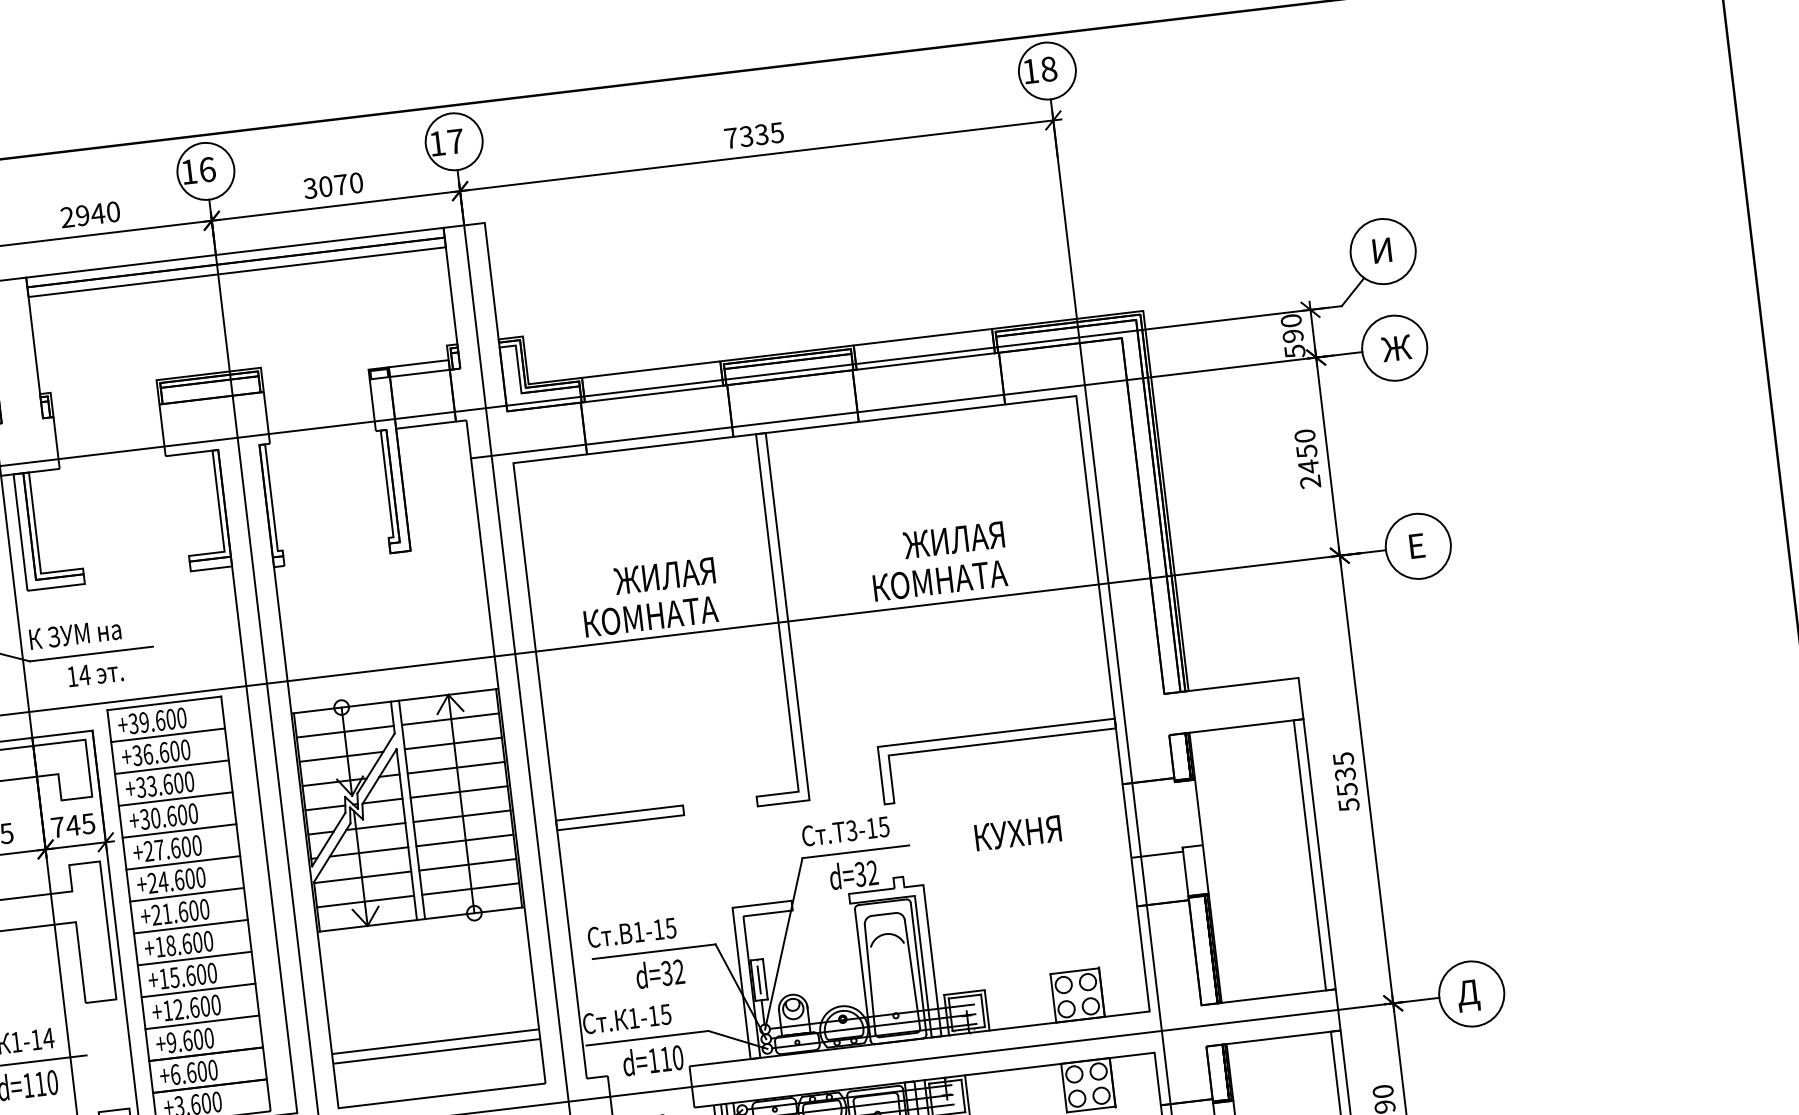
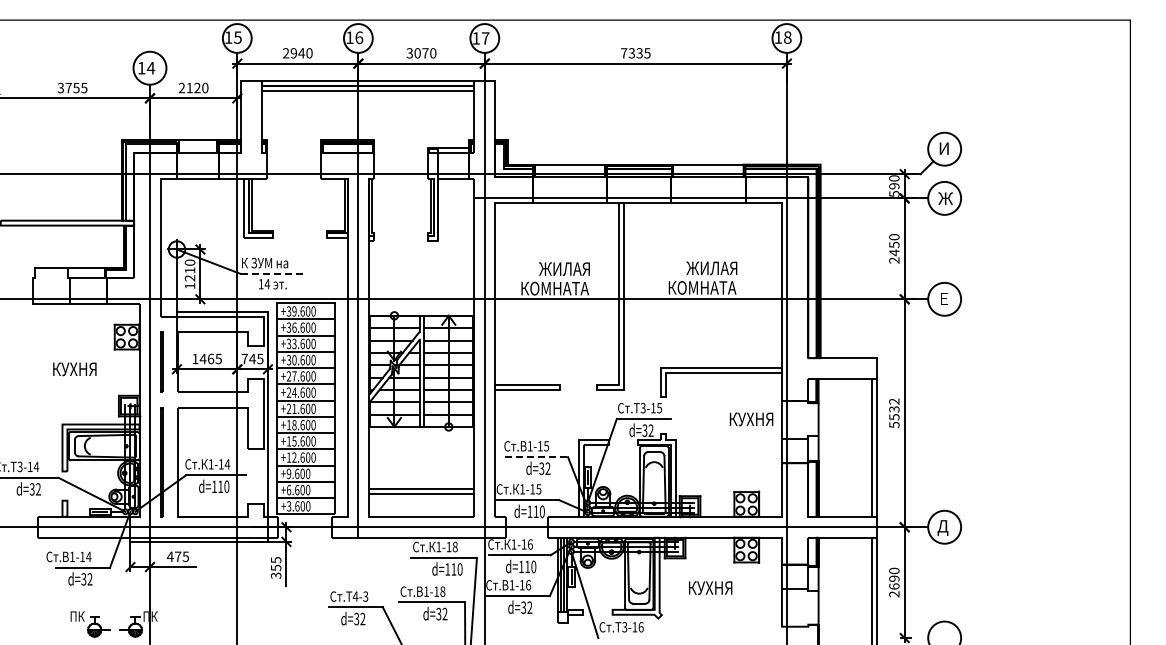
line: (90, 653) -> (271, 273), solid -> dashed
text: (1343, 758) -> (894, 401), 5535 -> 5532
text: (1018, 833) -> (751, 419), moved
line: (655, 952) -> (537, 457), solid -> dashed

